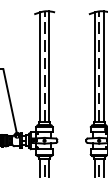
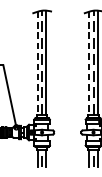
line: (39, 67) -> (37, 63), solid -> dashed
line: (94, 67) -> (89, 63), solid -> dashed

